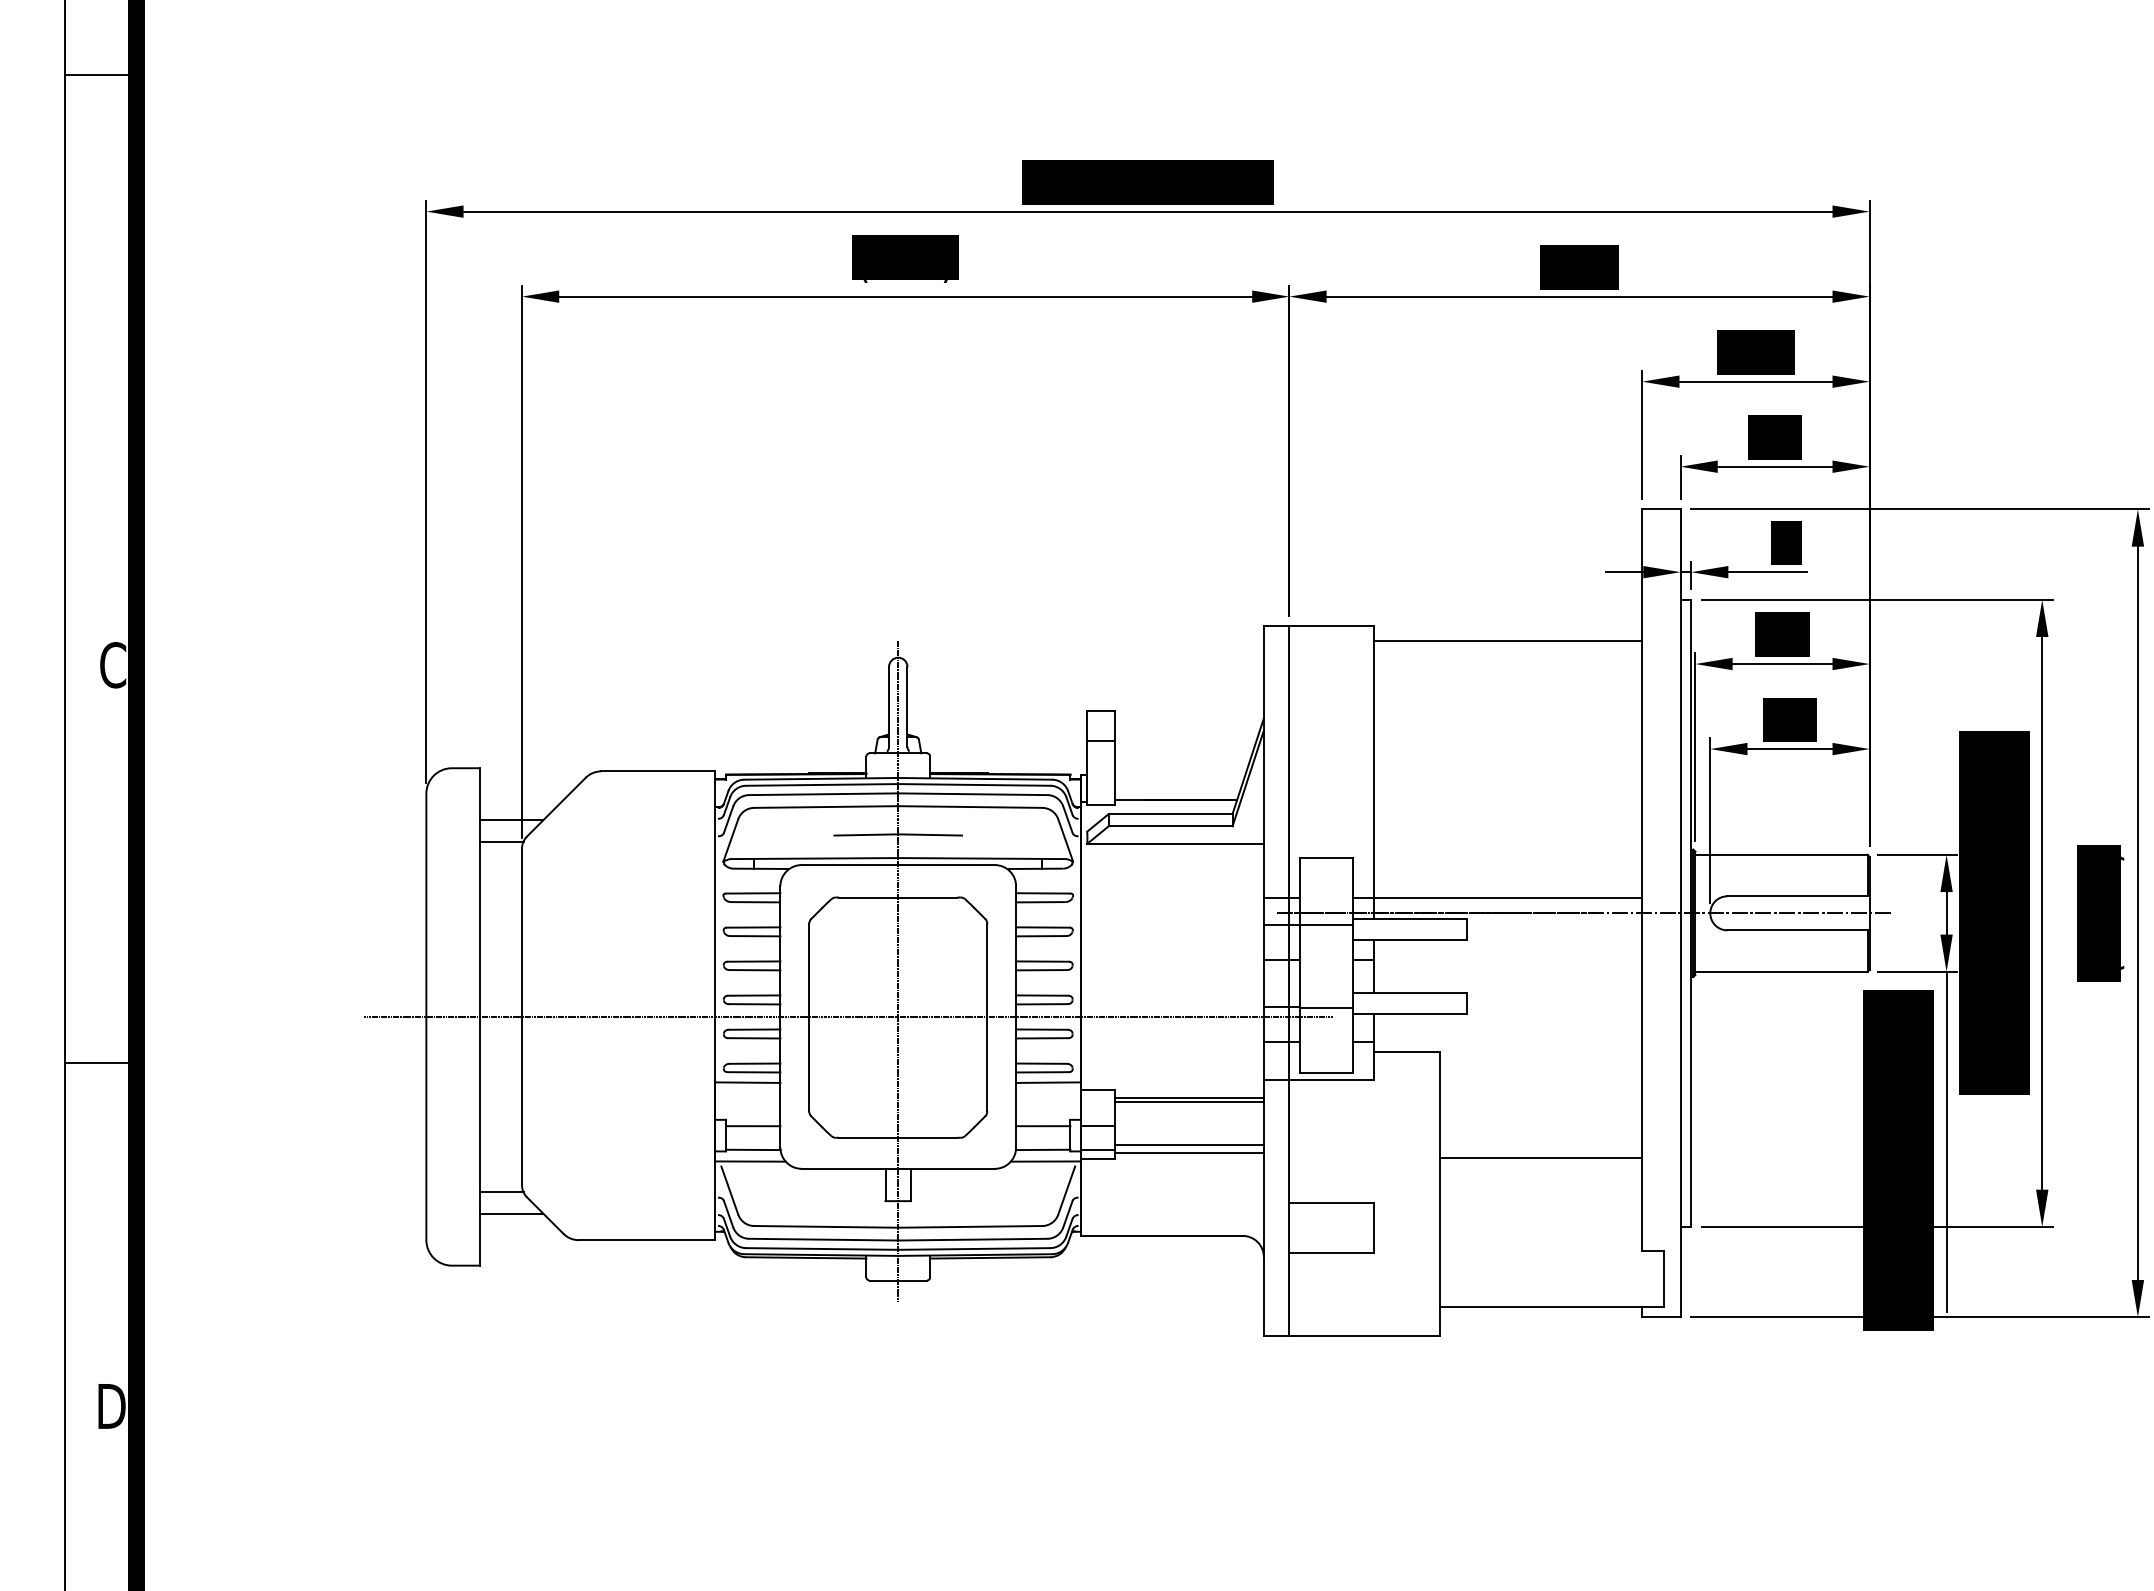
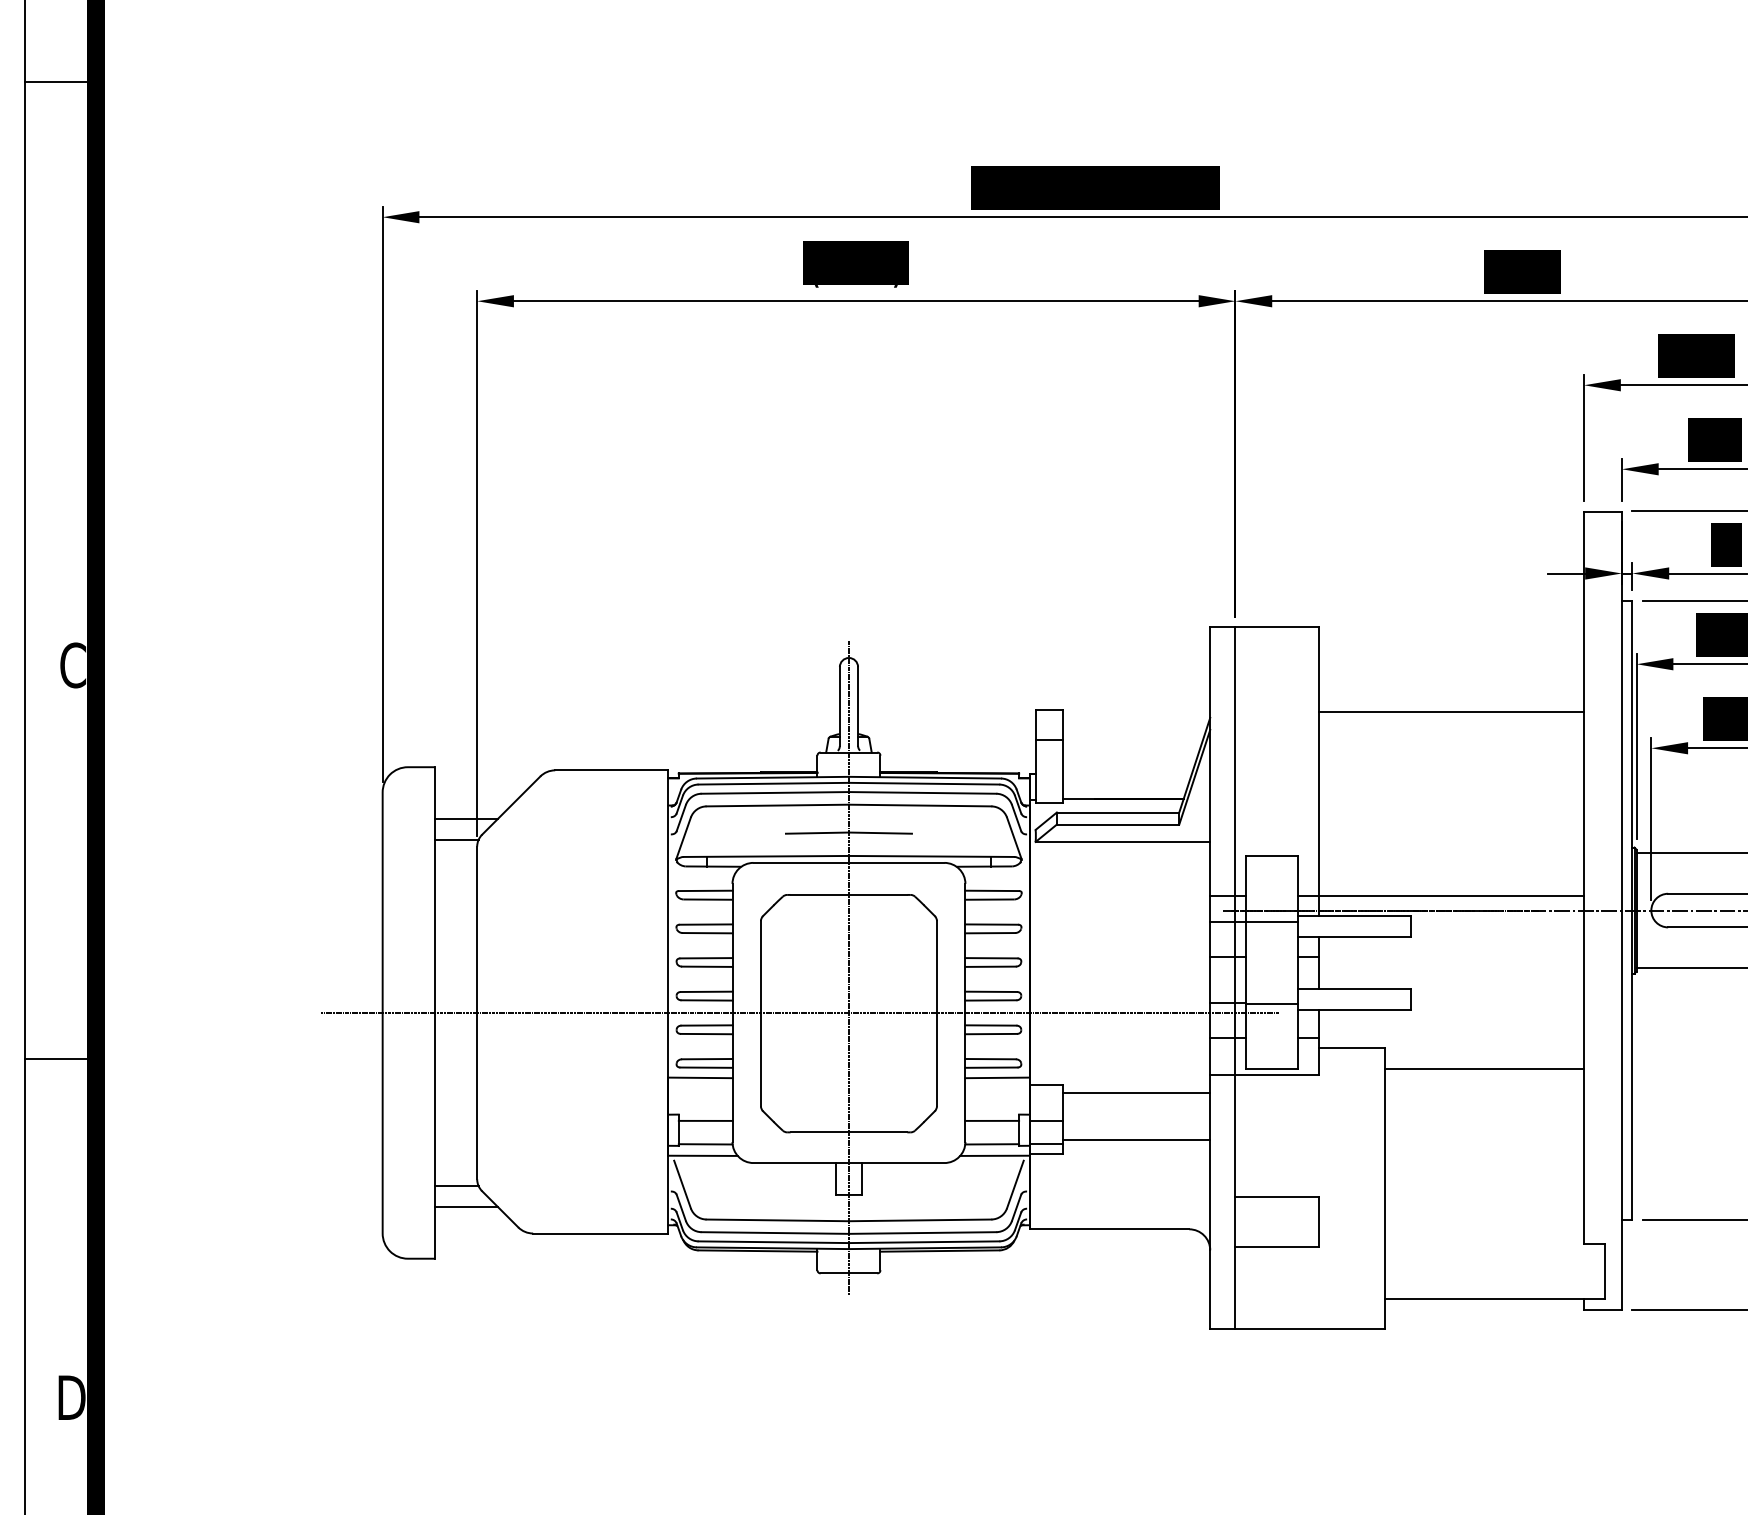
line: (1508, 641) -> (1451, 712), moved
line: (1189, 1102) -> (1136, 1097), removed
line: (1189, 1152) -> (1136, 1146), removed
line: (1541, 1157) -> (1484, 1068), moved

